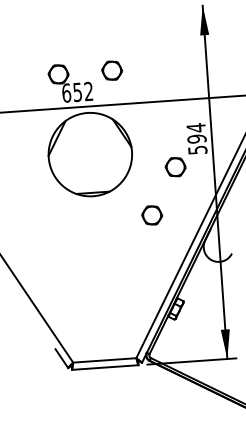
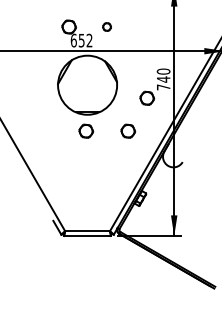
part: (111, 69) -> (106, 26), size x0.6
text: (196, 139) -> (163, 79), 594 -> 740
part: (93, 218) -> (86, 130), added

